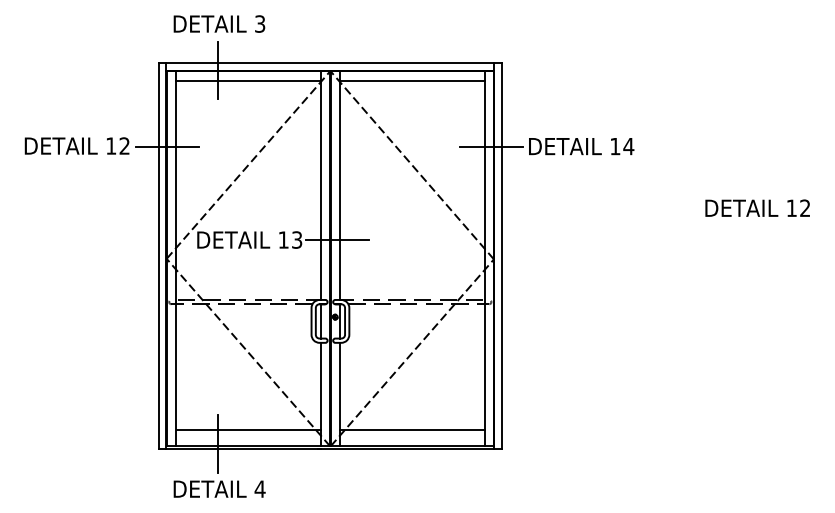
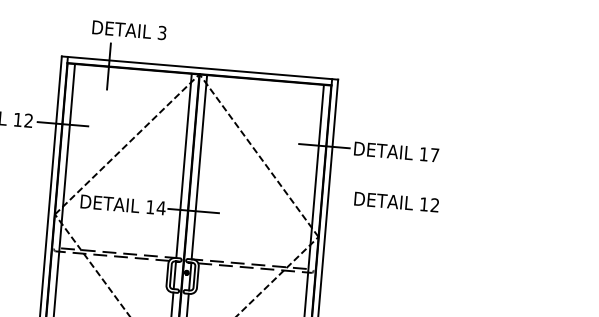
text: (219, 23) -> (129, 29), moved
line: (247, 81) -> (132, 77), removed
line: (411, 81) -> (264, 88), removed
text: (628, 146) -> (434, 155), 14 -> 17
text: (757, 207) -> (396, 201), moved
text: (296, 239) -> (160, 207), 13 -> 14

